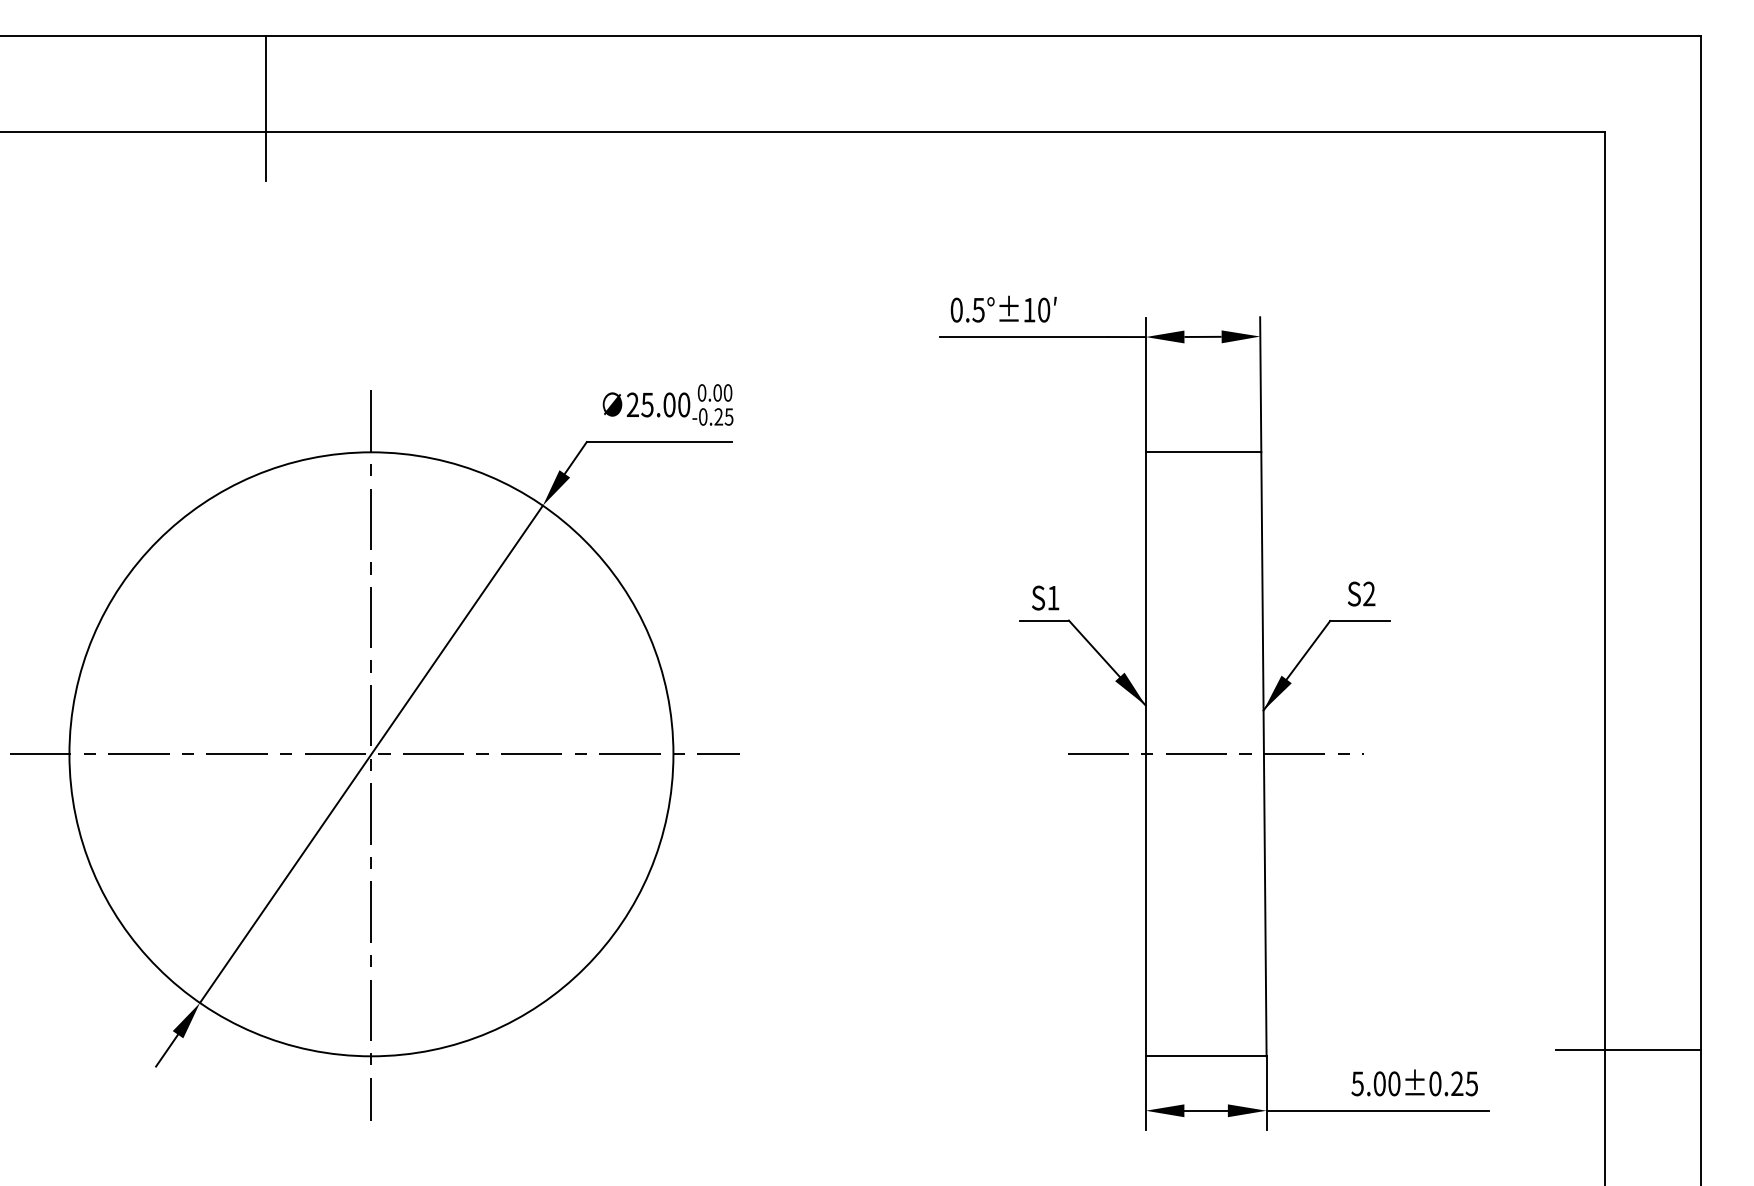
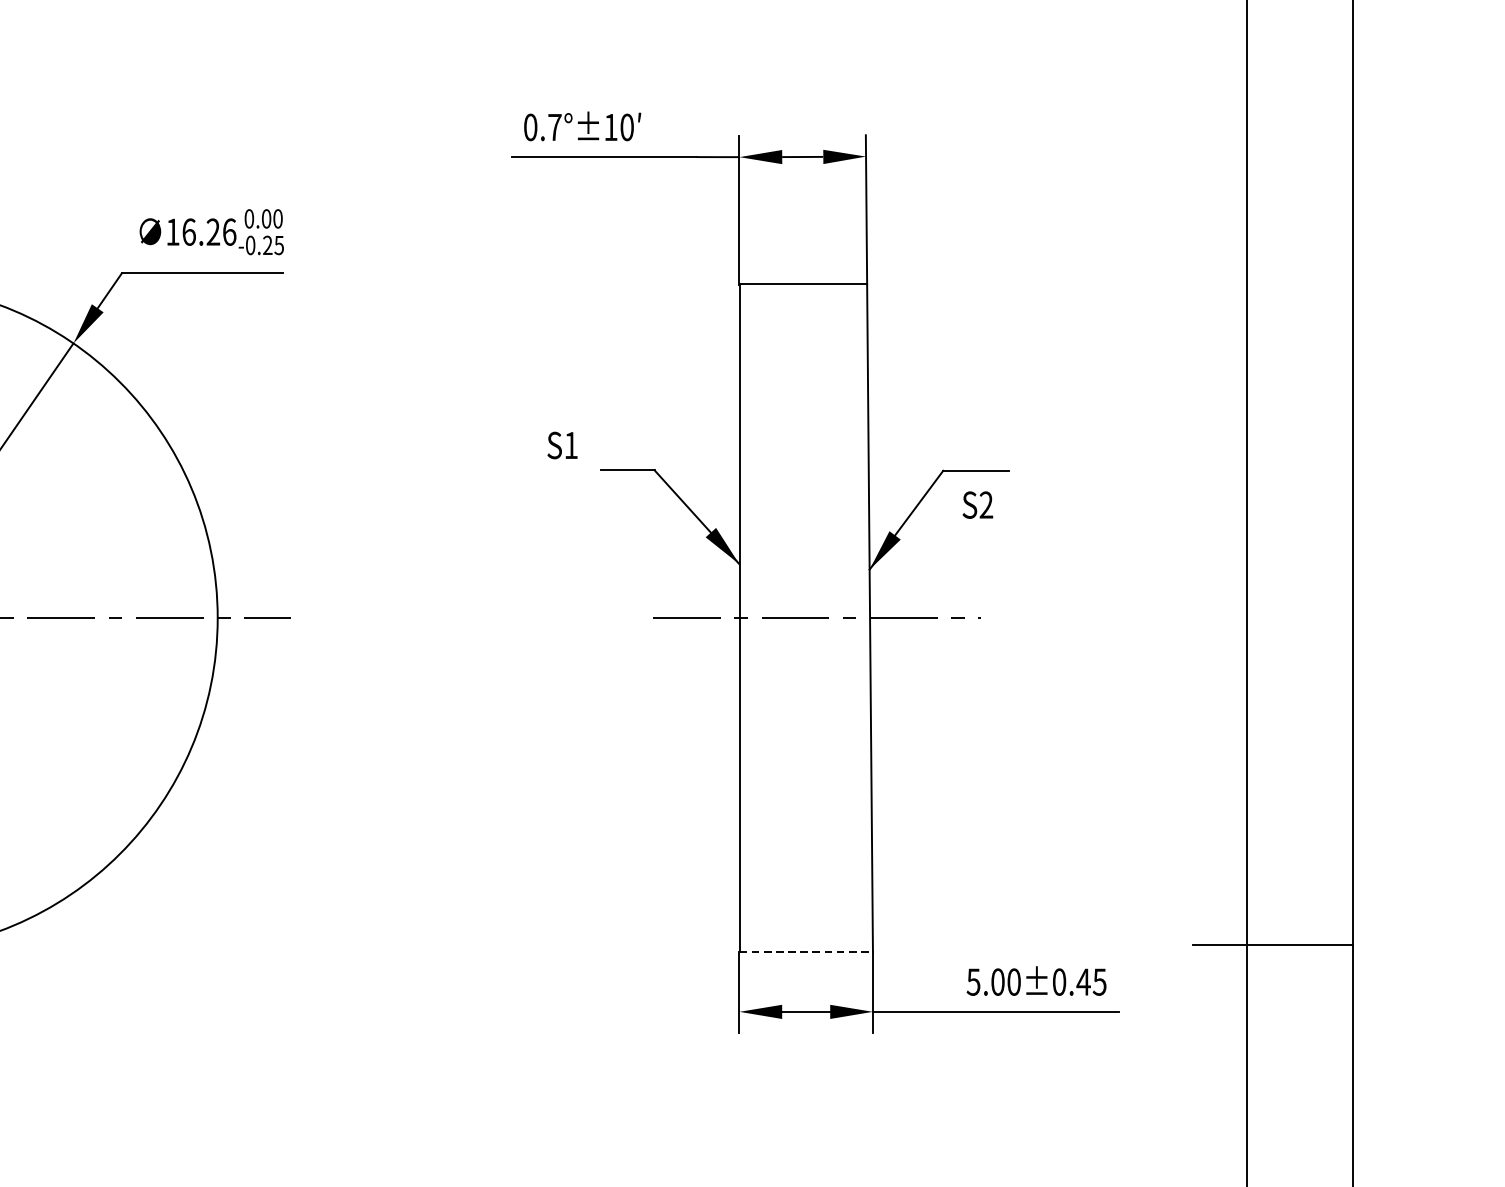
text: (978, 310) -> (554, 127), 0.5°±10 -> 0.7°±10
text: (658, 404) -> (201, 231), 25.00 -> 16.26
text: (1361, 593) -> (977, 504), moved
text: (1045, 597) -> (562, 444), moved
line: (1206, 1056) -> (806, 951), solid -> dashed
text: (1456, 1083) -> (1082, 981), 5.00±0.25 -> 5.00±0.45

